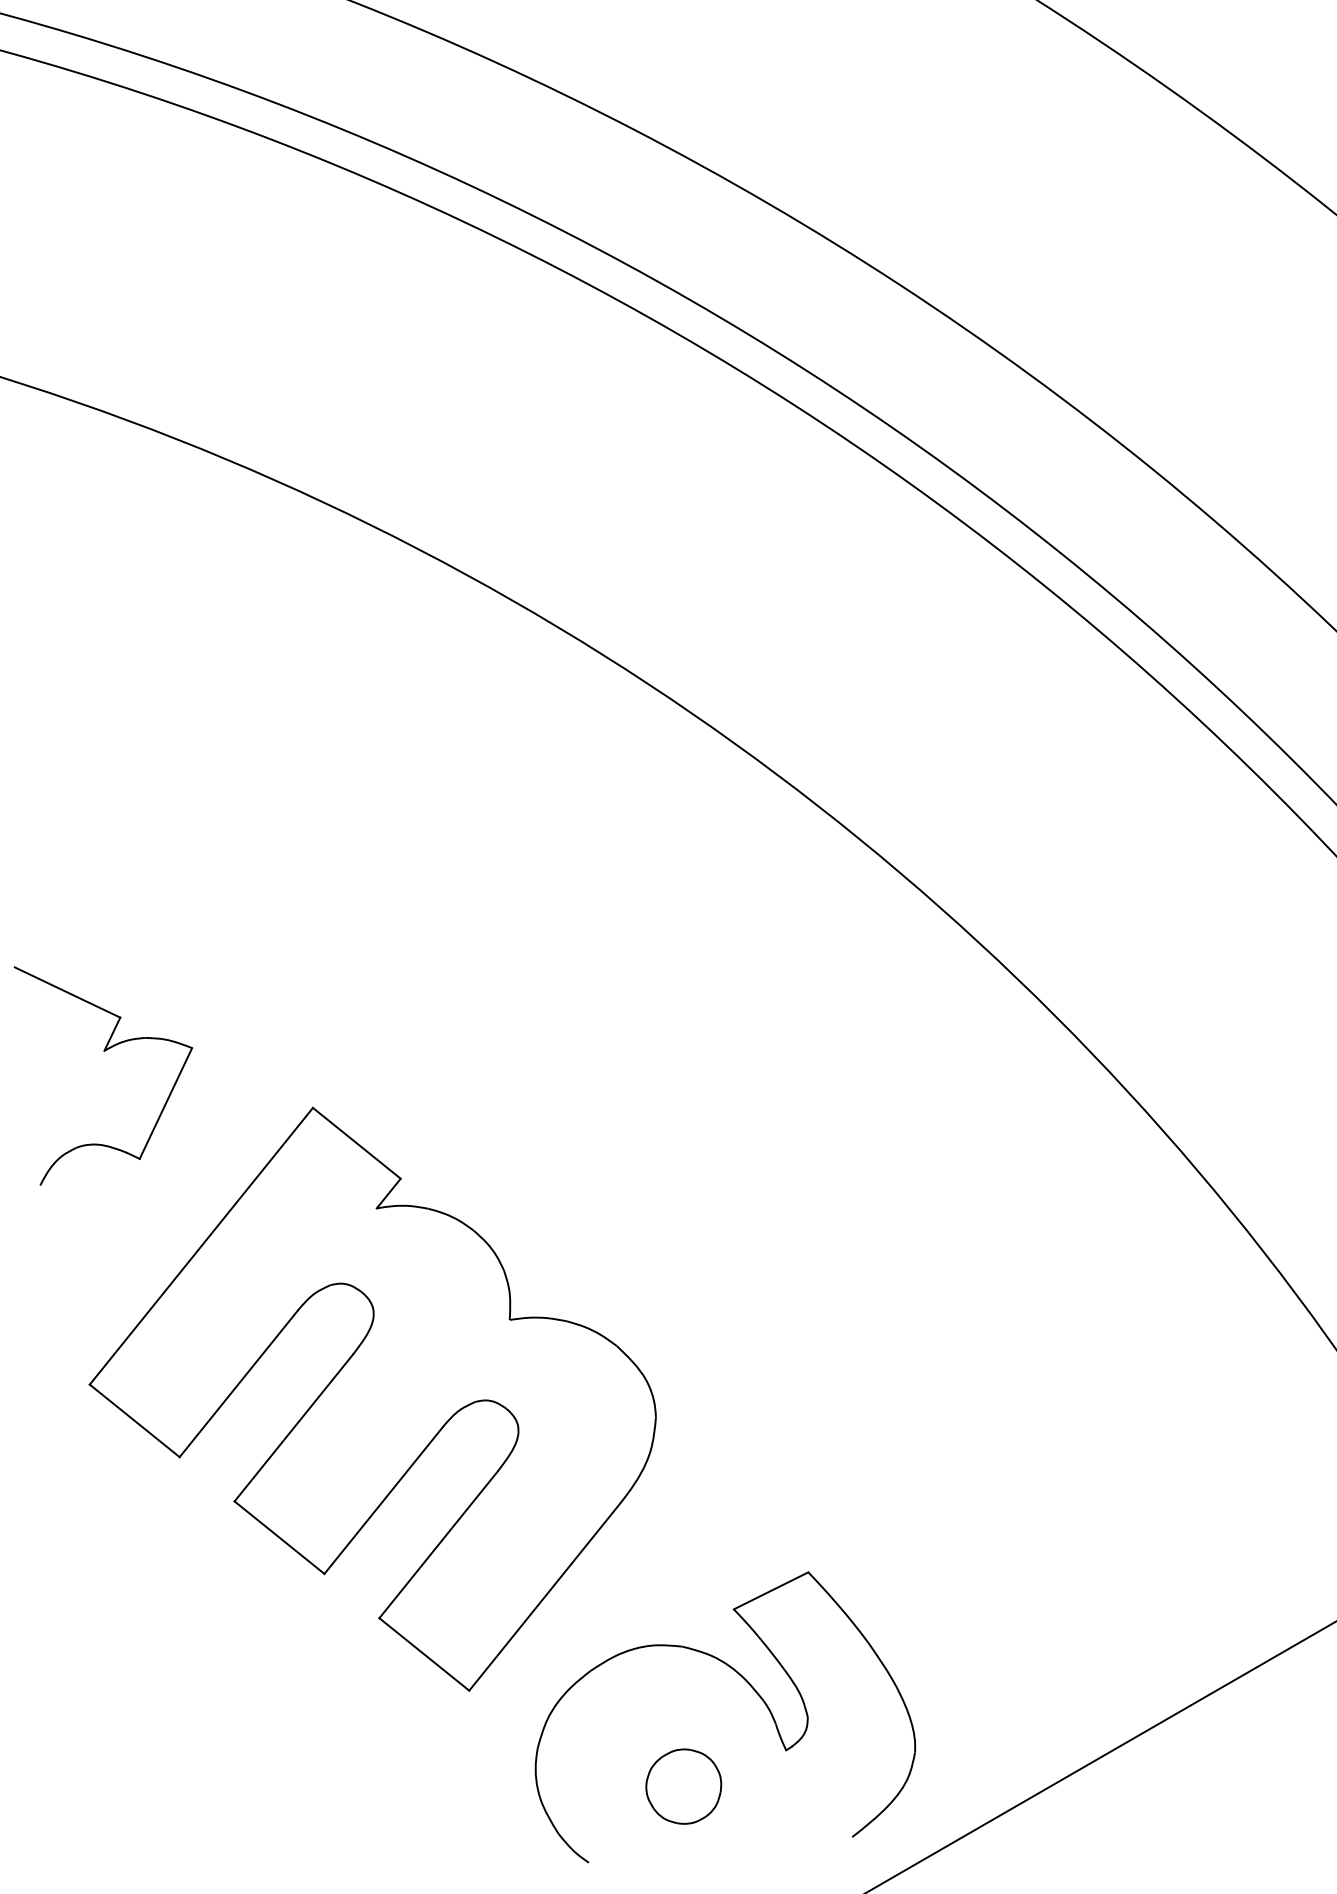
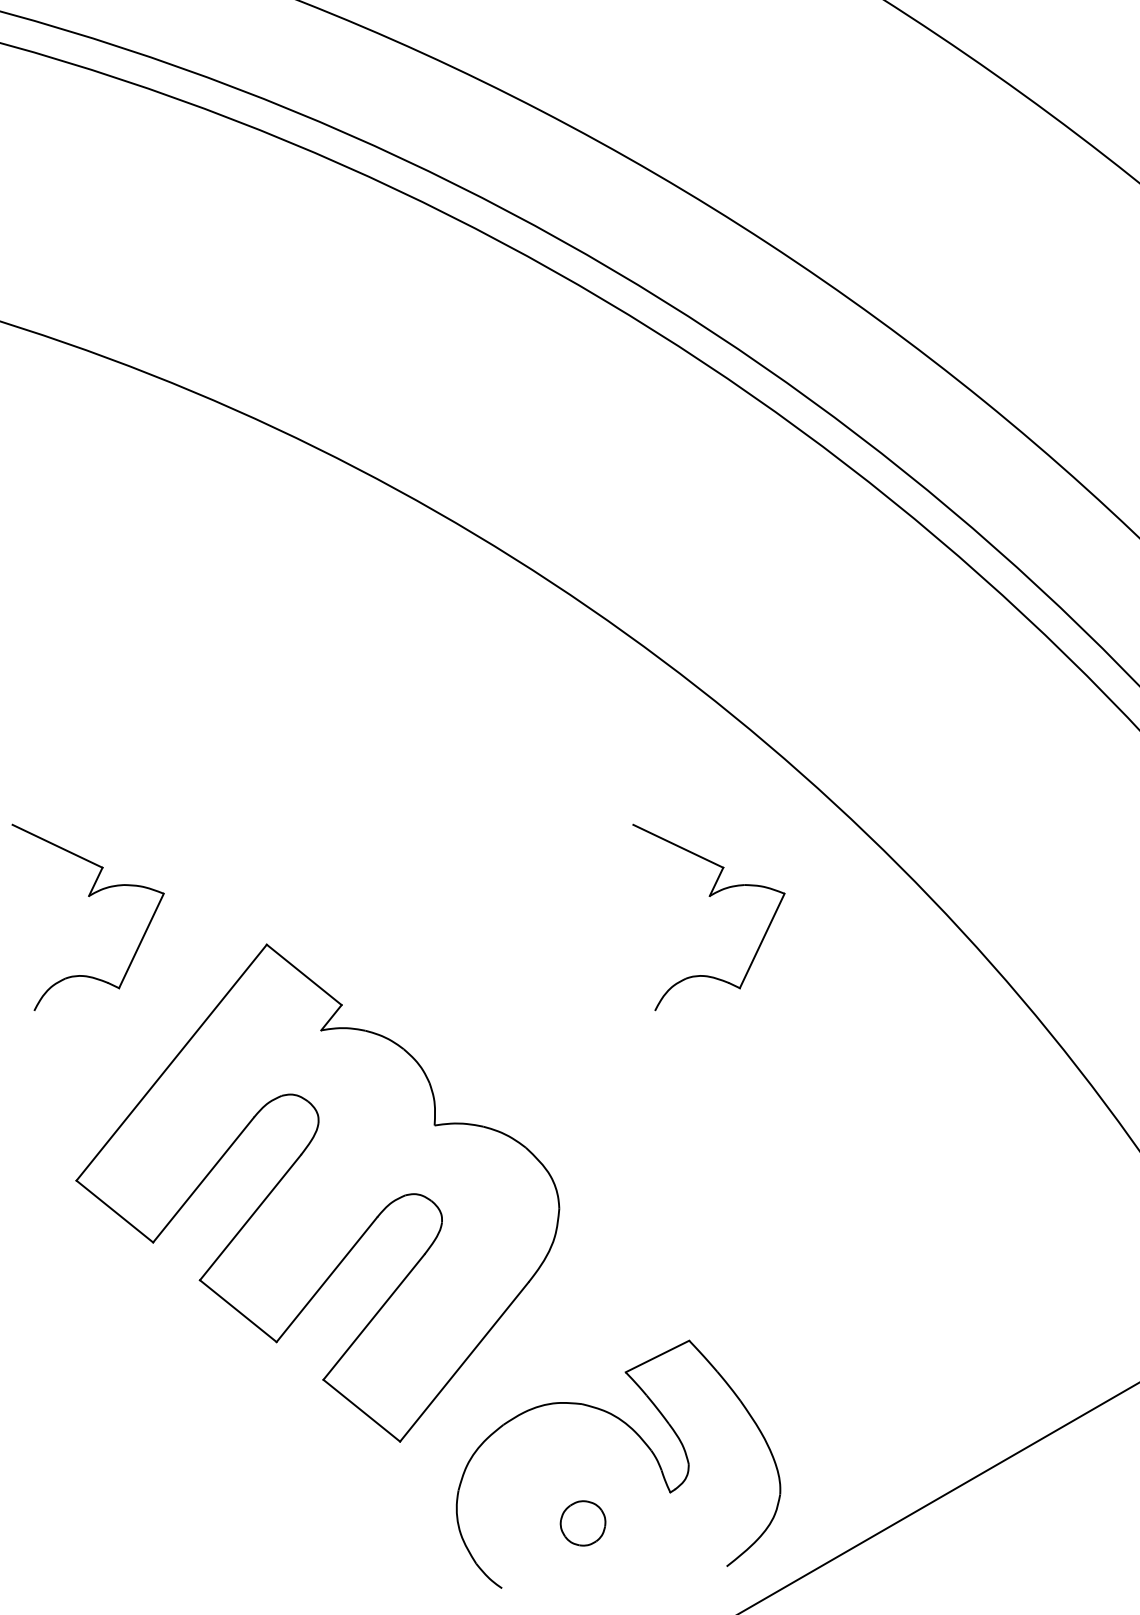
part: (831, 1051) -> (708, 896), added
part: (683, 1786) -> (582, 1523), size x0.7

